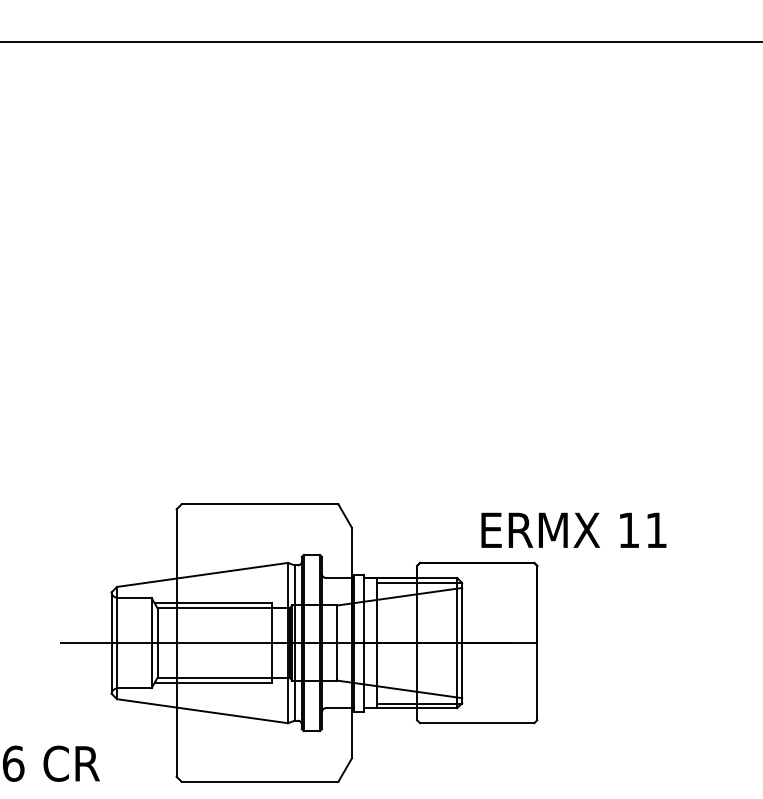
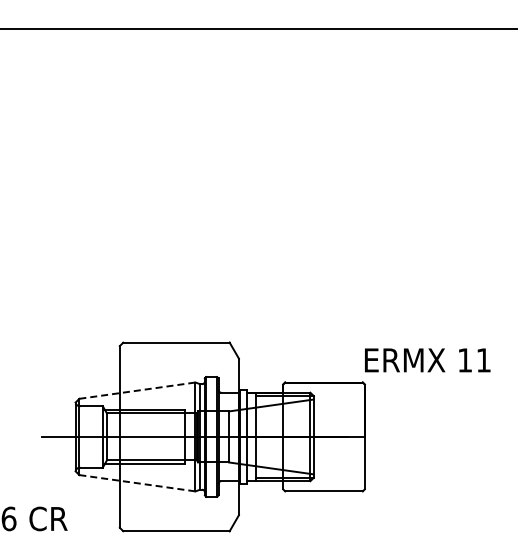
text: (573, 530) -> (427, 360), moved
line: (202, 574) -> (137, 390), solid -> dashed
line: (202, 711) -> (137, 483), solid -> dashed

